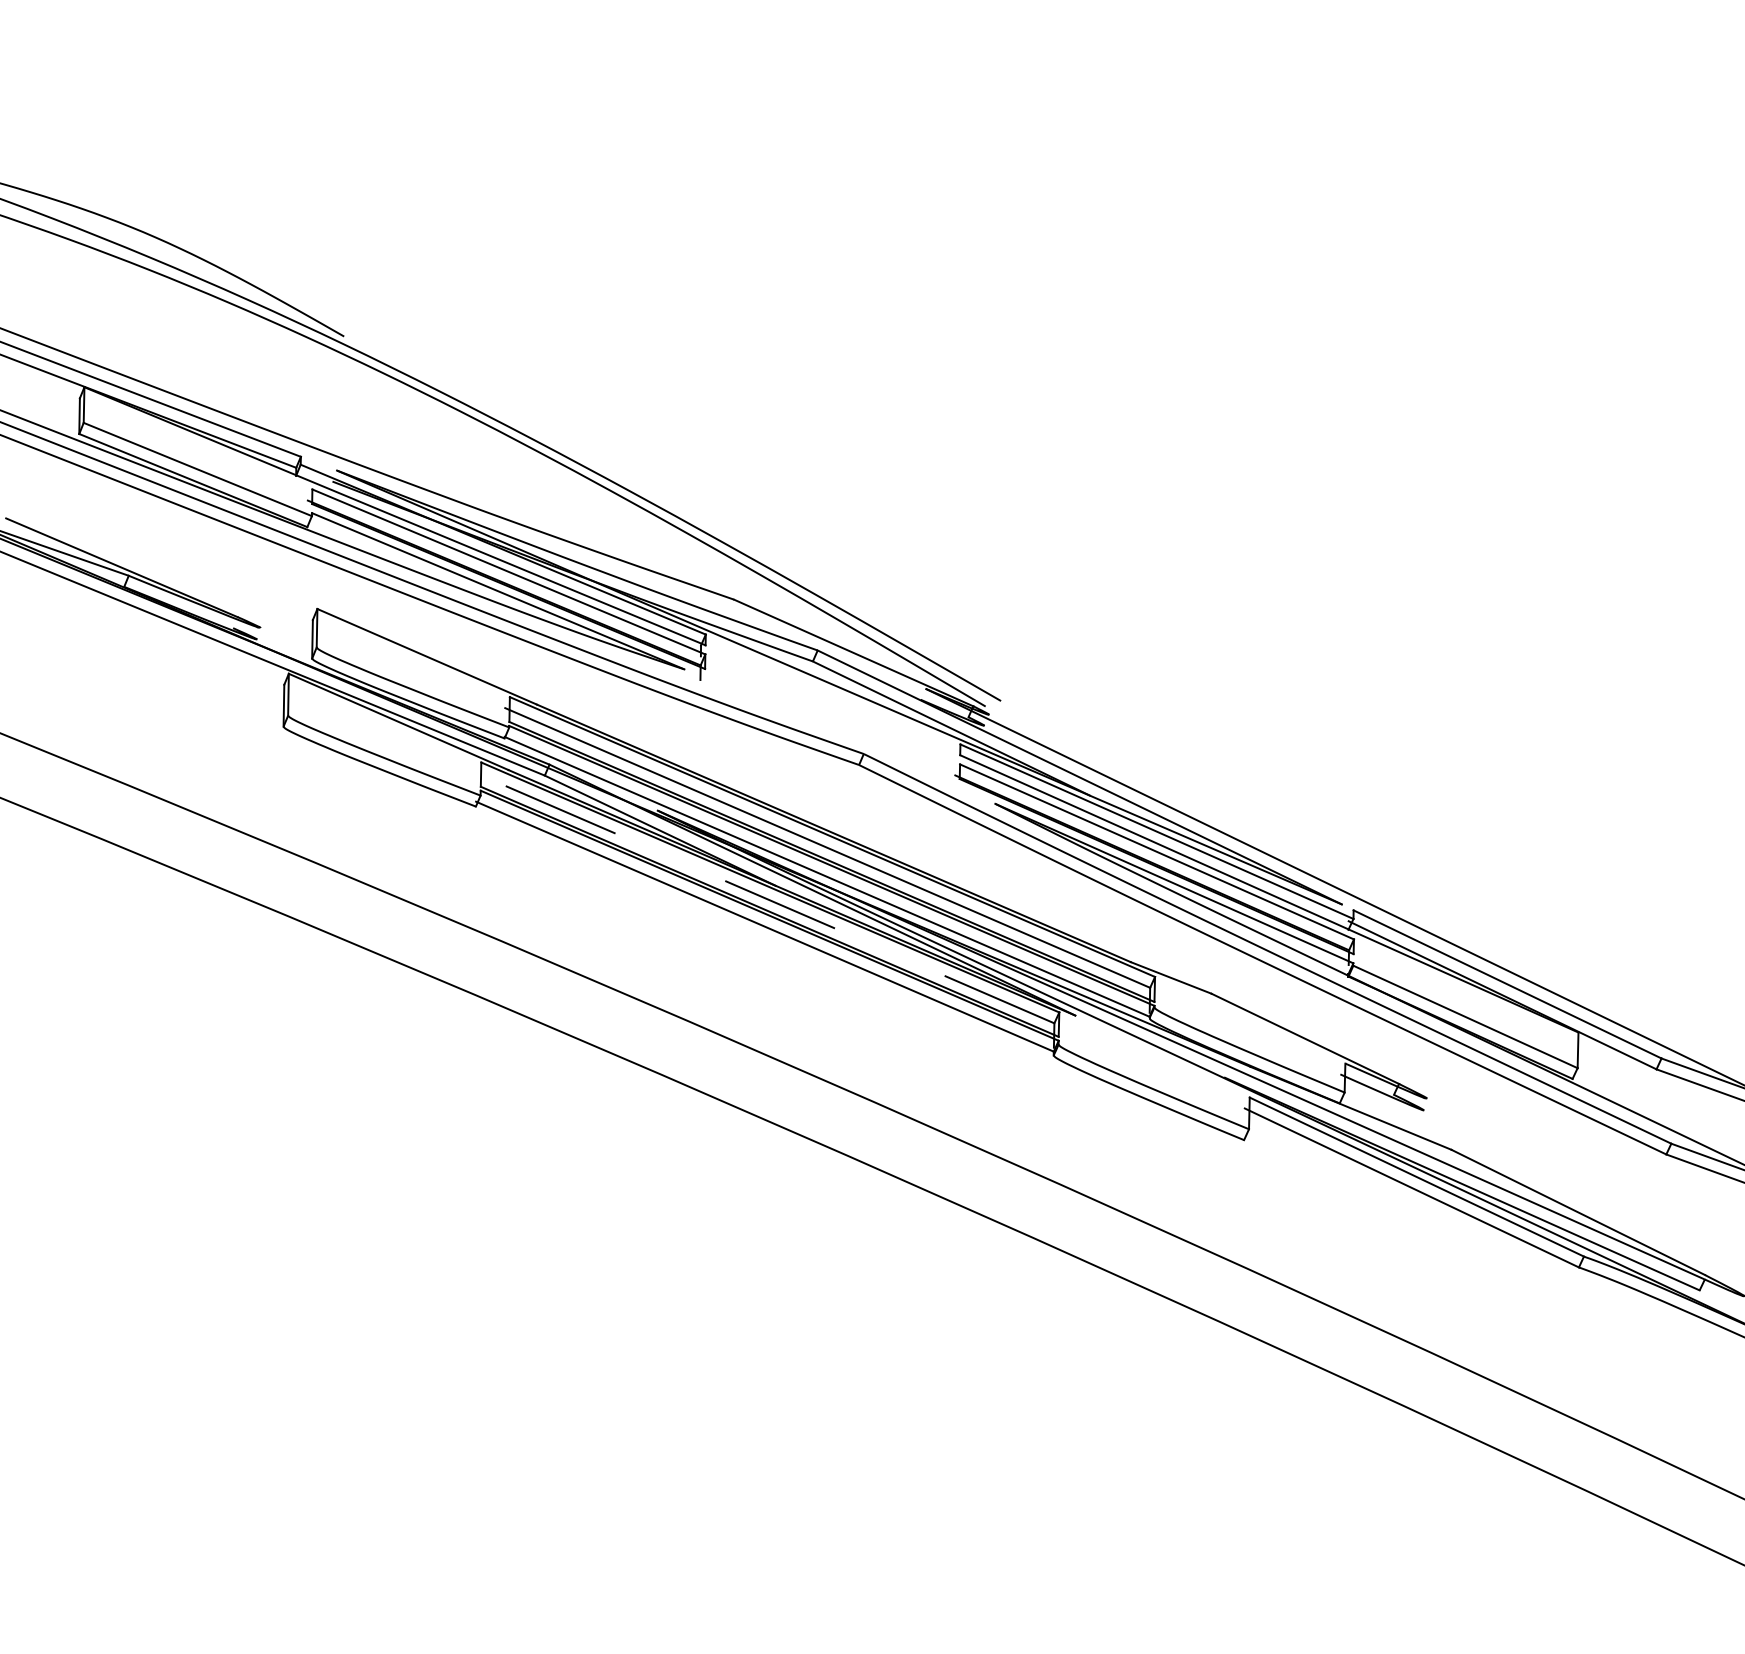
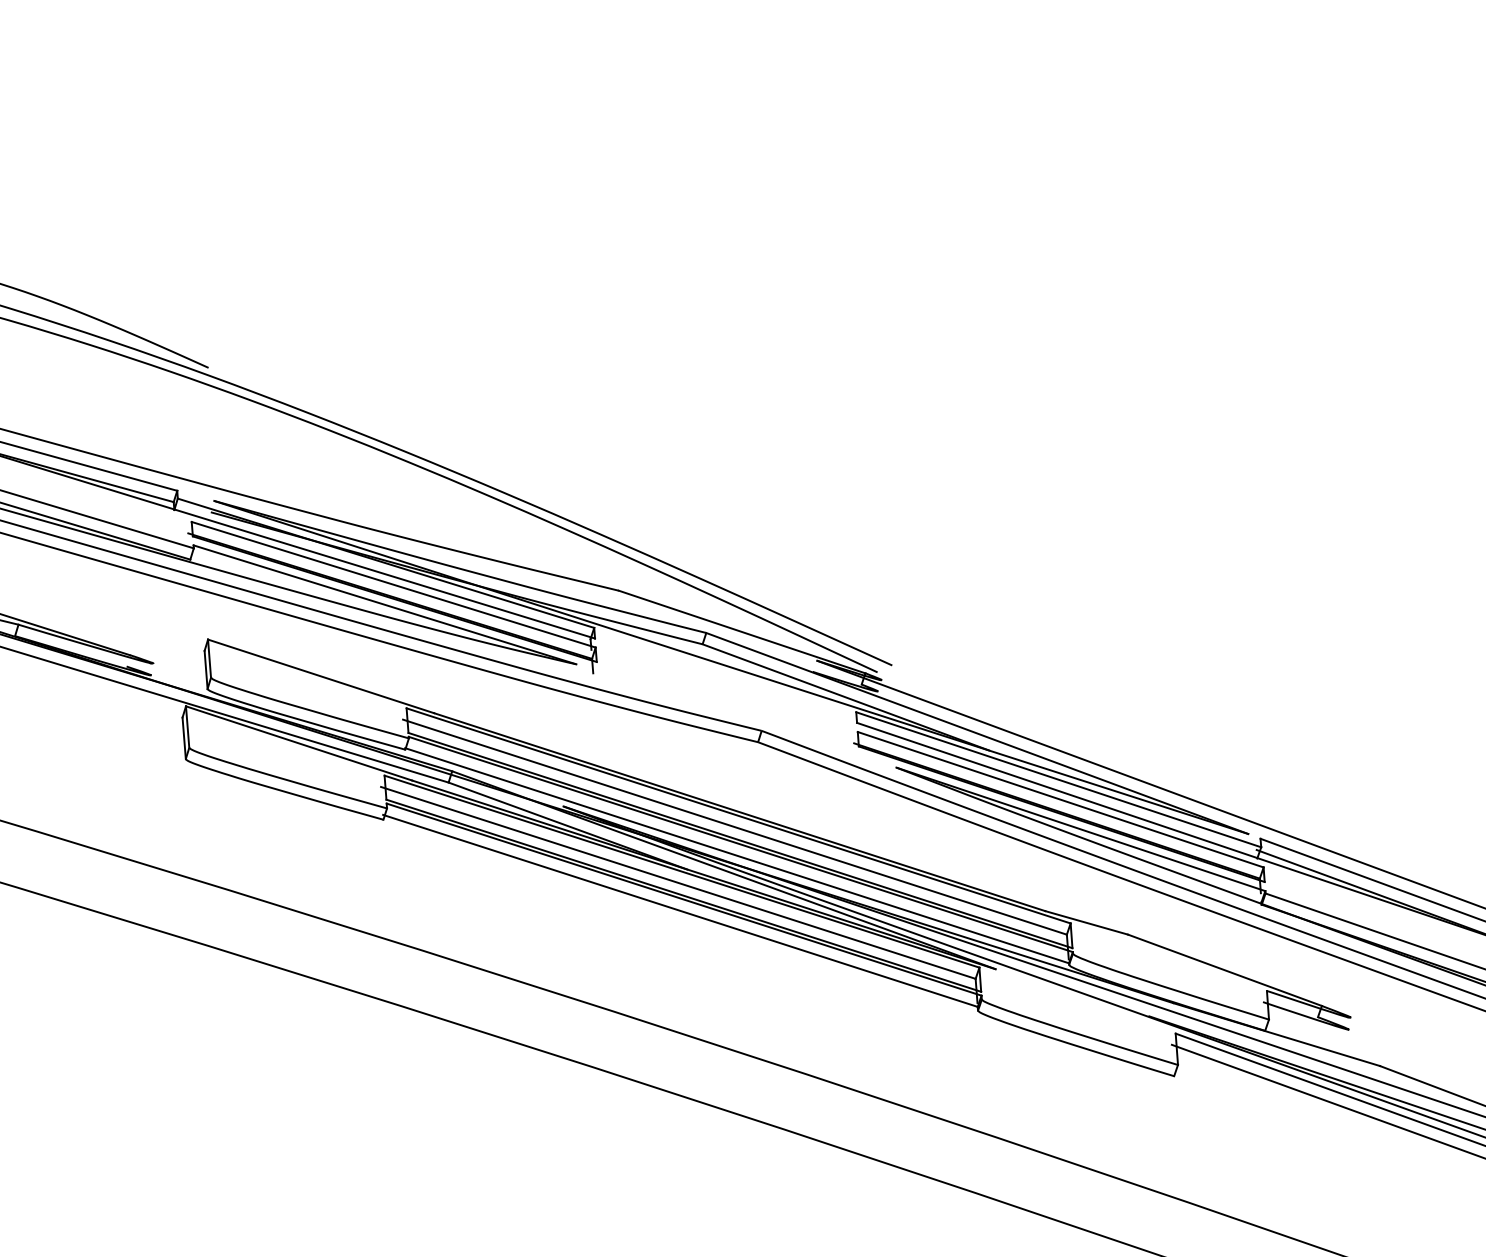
line: (765, 898) -> (678, 882), dashed -> solid

